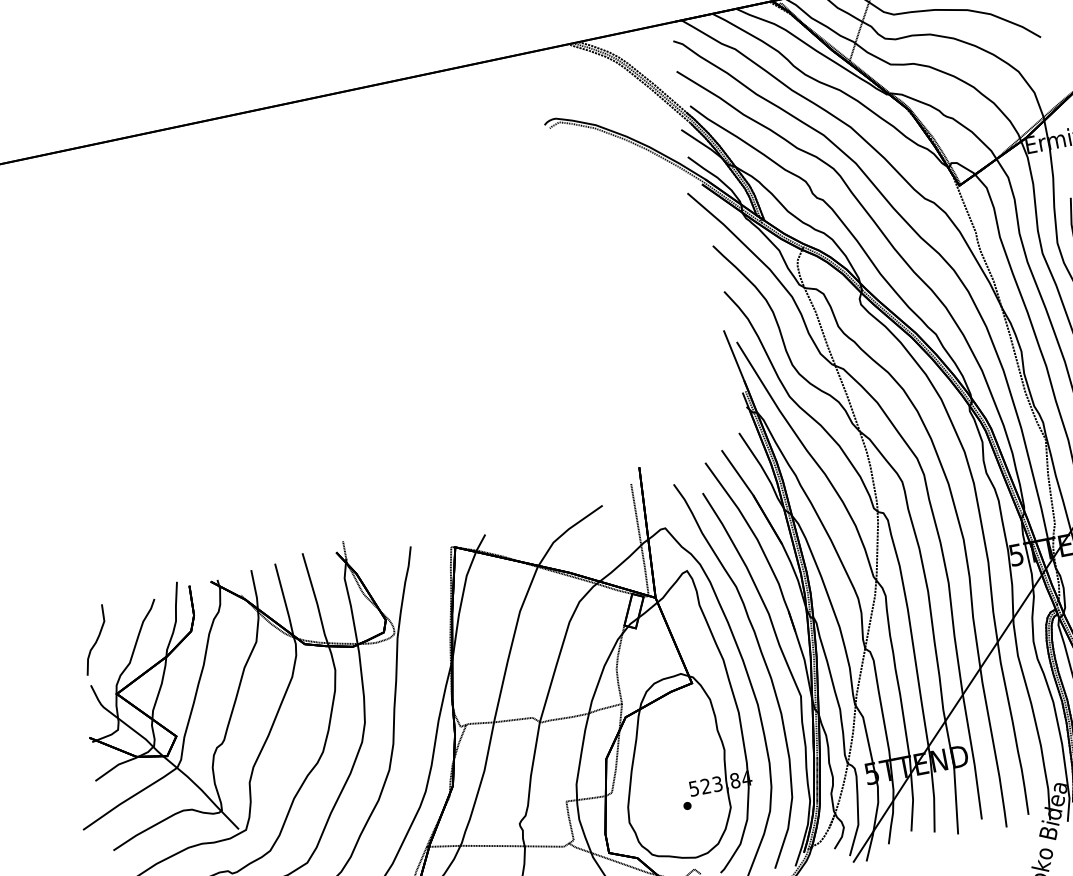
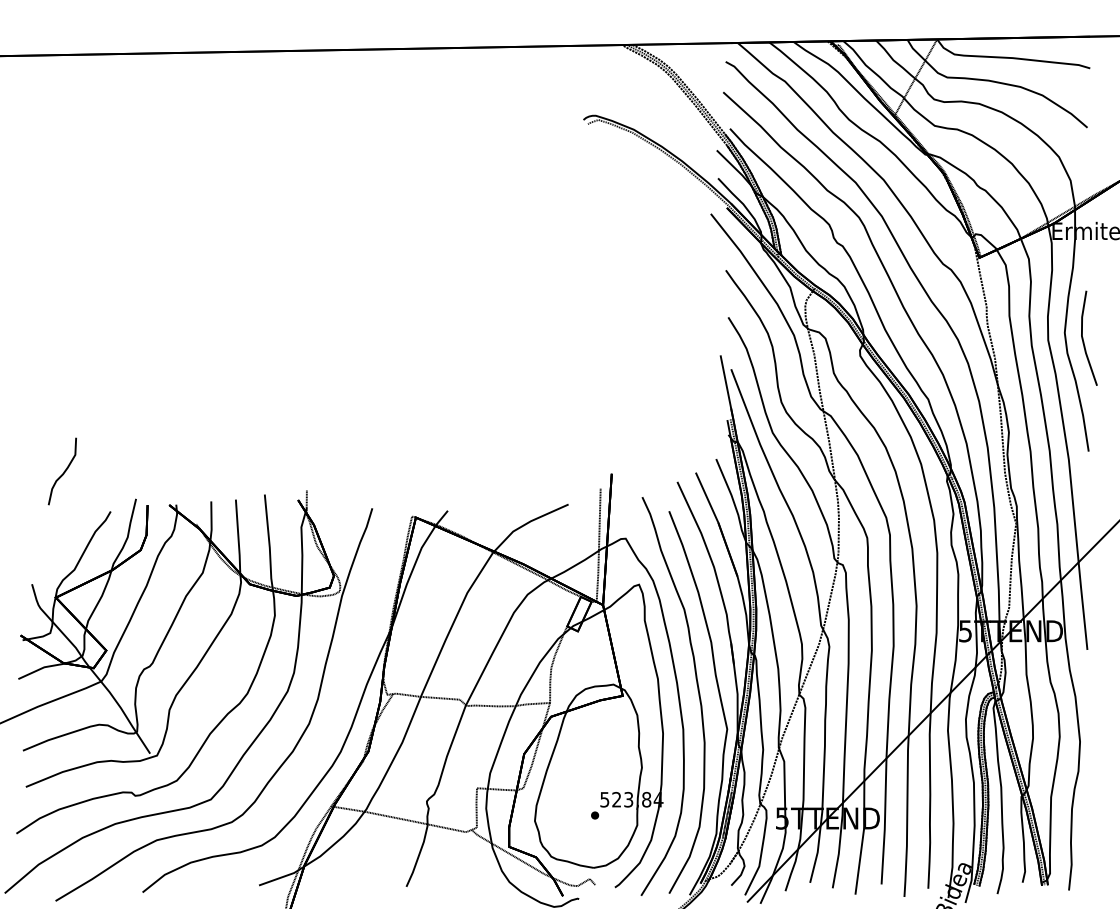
part: (93, 640) -> (61, 471), moved

